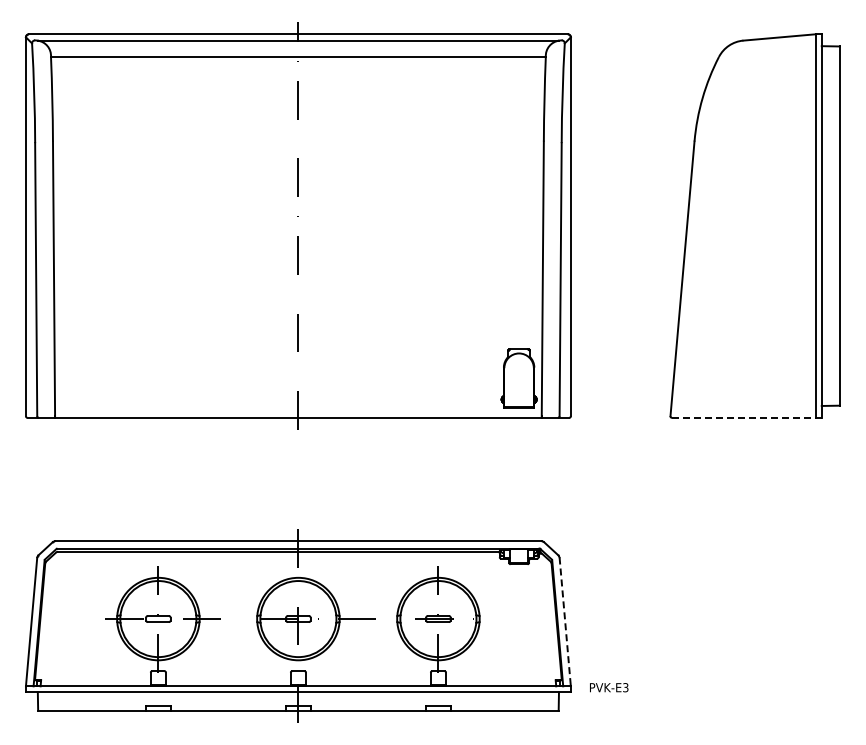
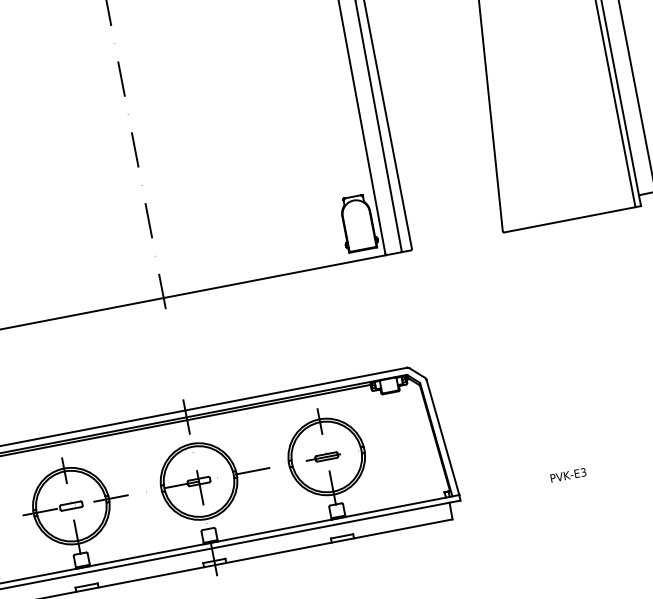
line: (746, 417) -> (572, 219), dashed -> solid
line: (565, 621) -> (443, 436), dashed -> solid
text: (609, 687) -> (568, 475), moved

